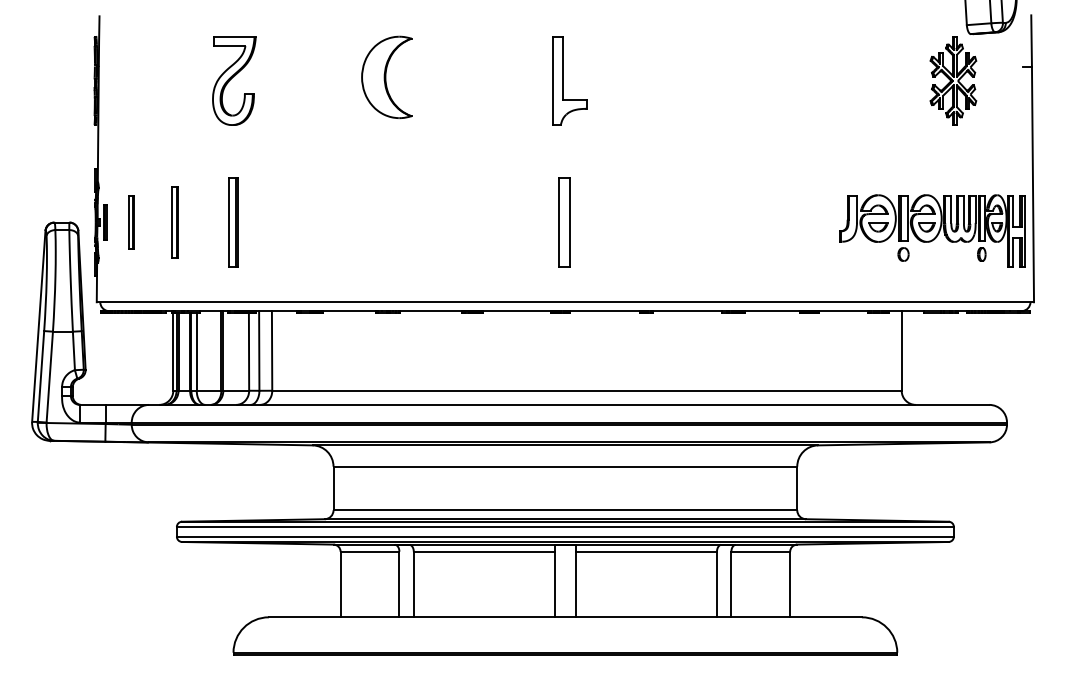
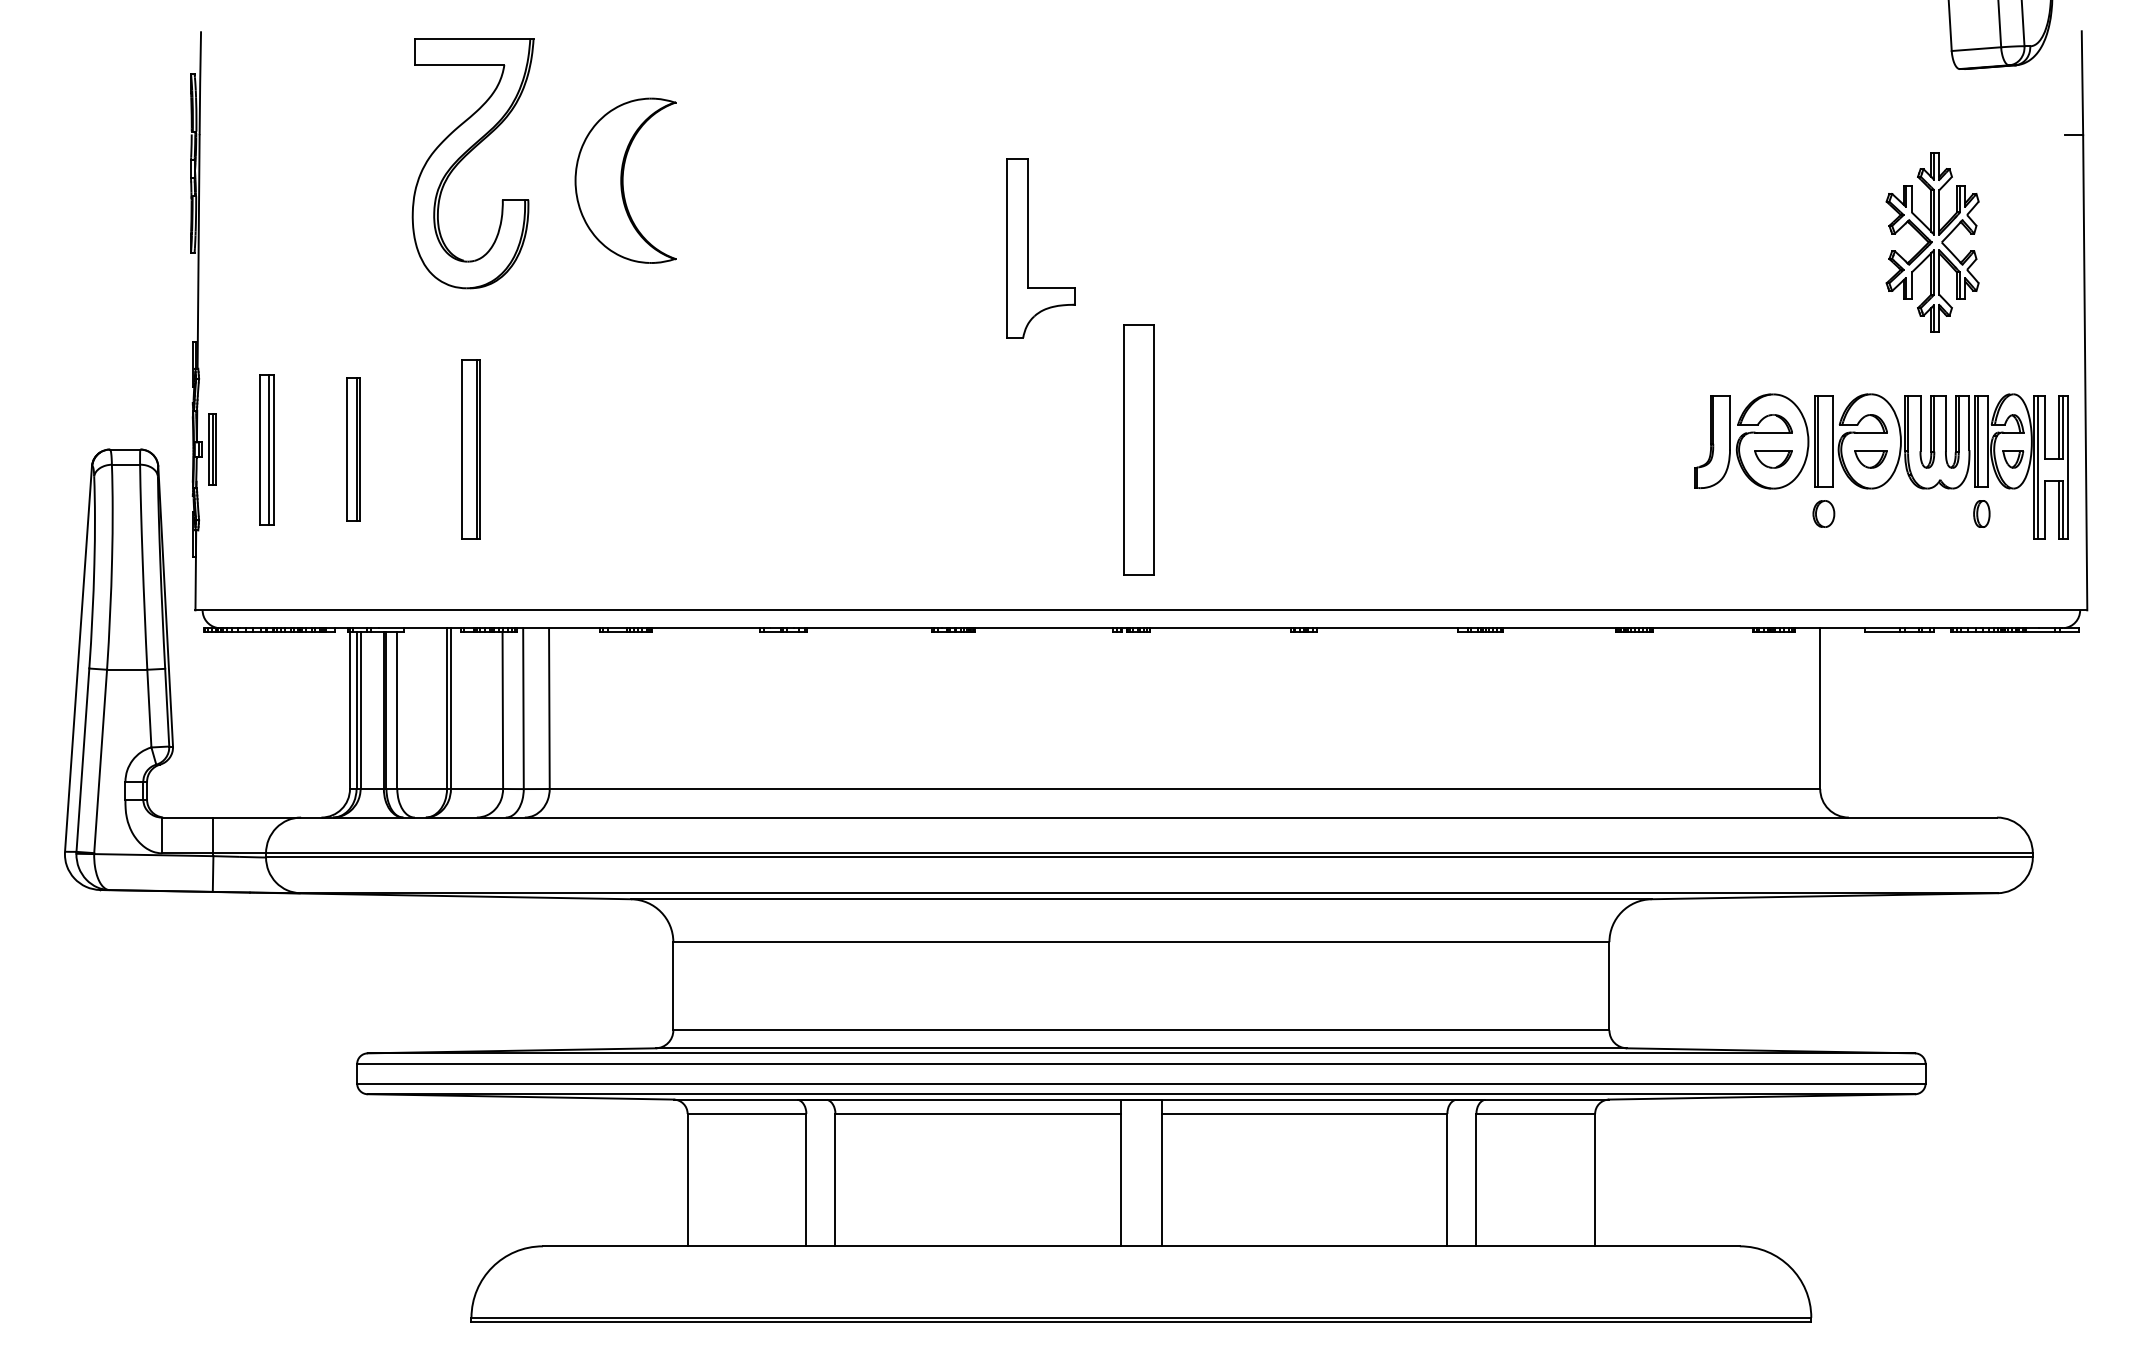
part: (386, 76) -> (624, 178), moved
part: (234, 80) -> (473, 162), size x1.4
part: (569, 80) -> (1040, 247), moved
part: (953, 80) -> (1932, 241), moved
part: (131, 222) -> (265, 449), size x1.4
part: (564, 222) -> (1139, 449), size x1.4

